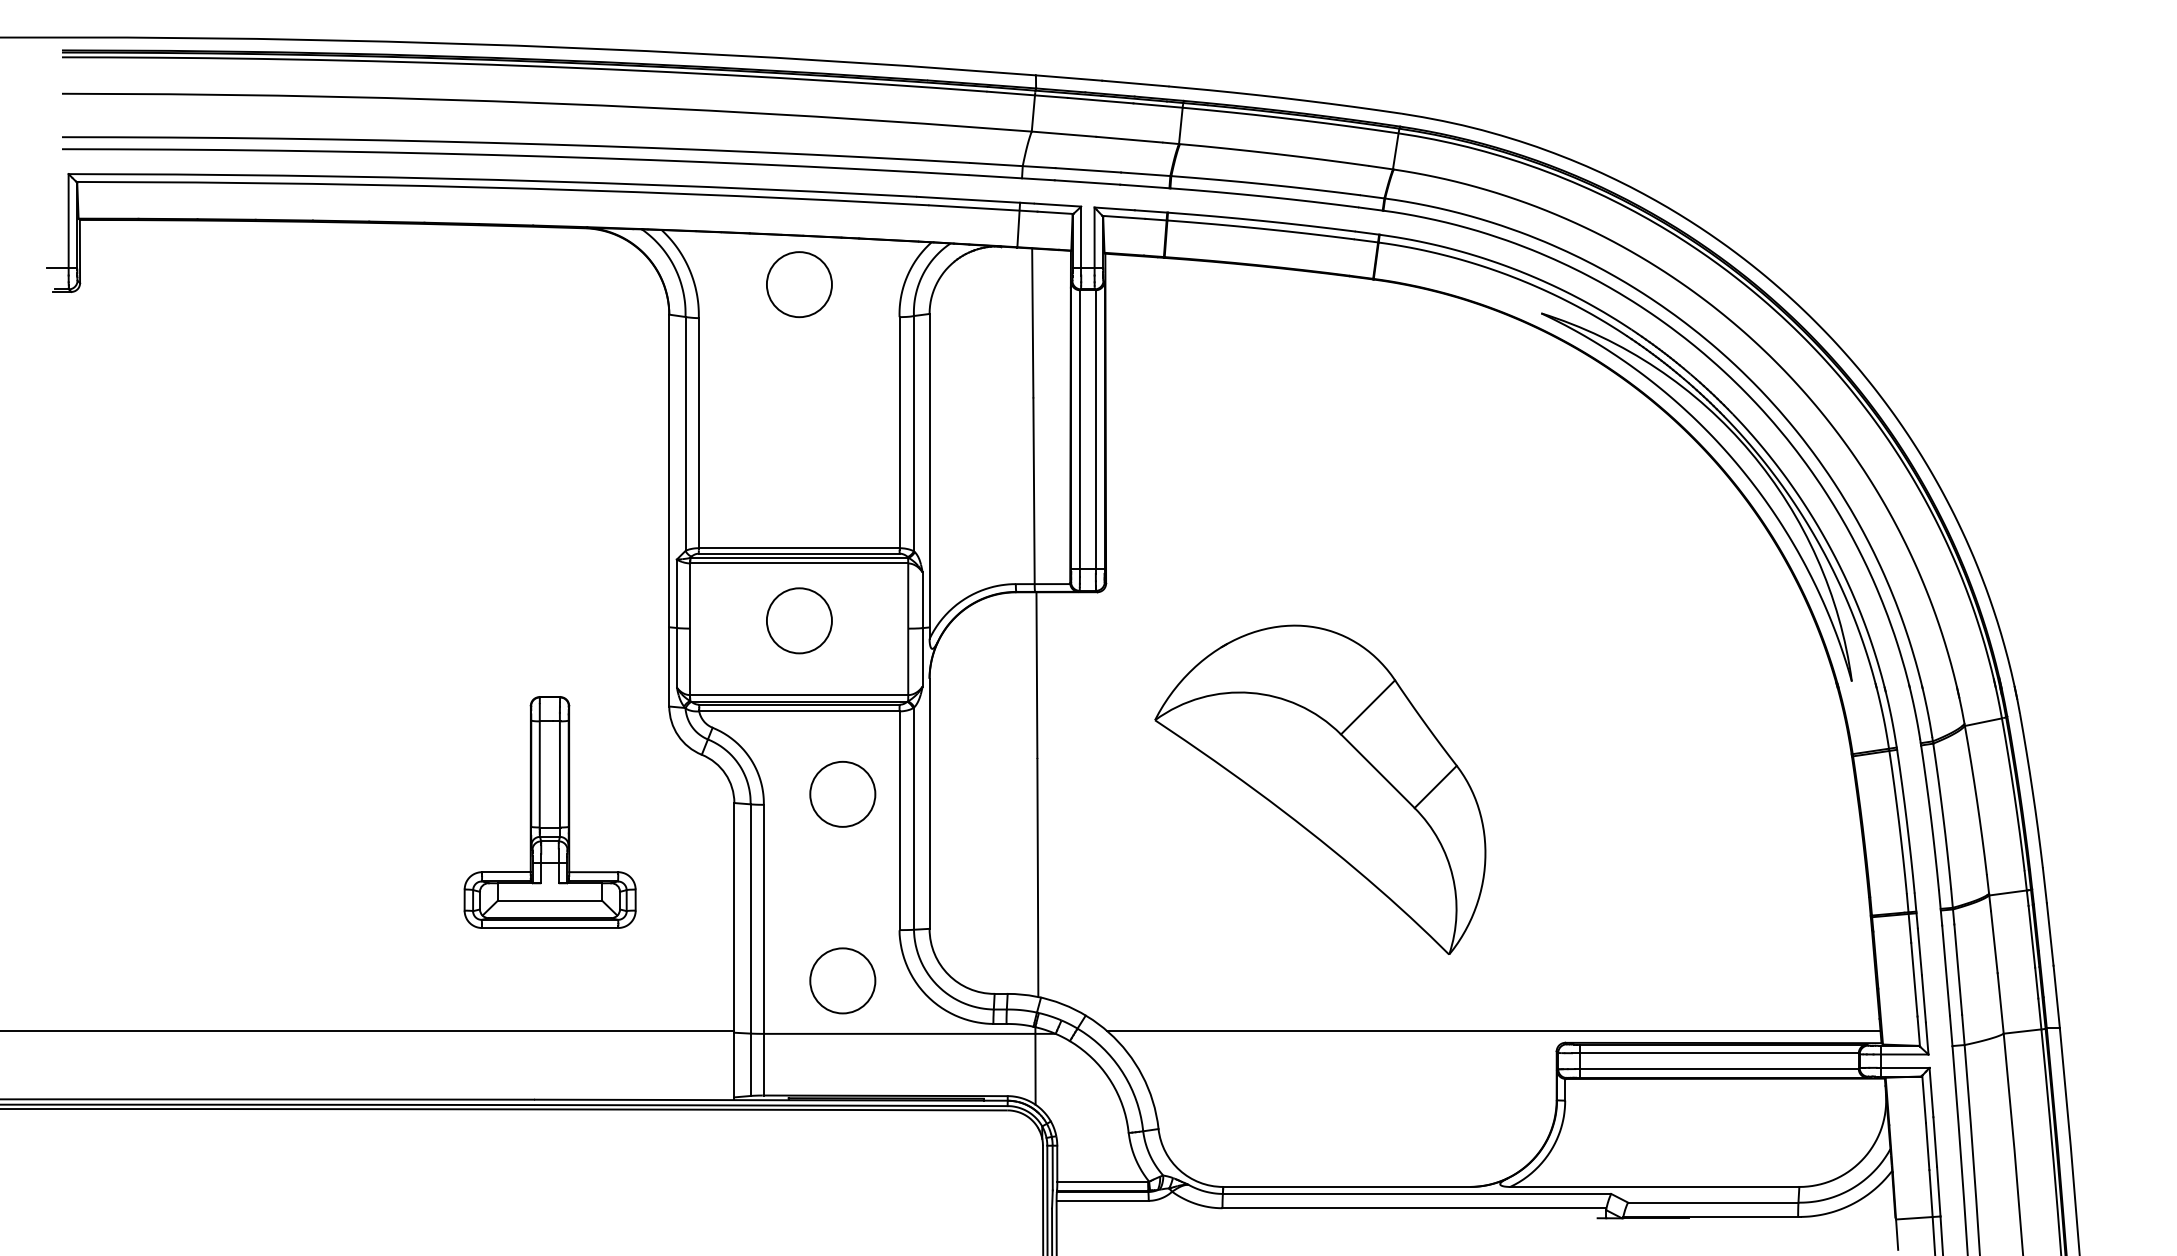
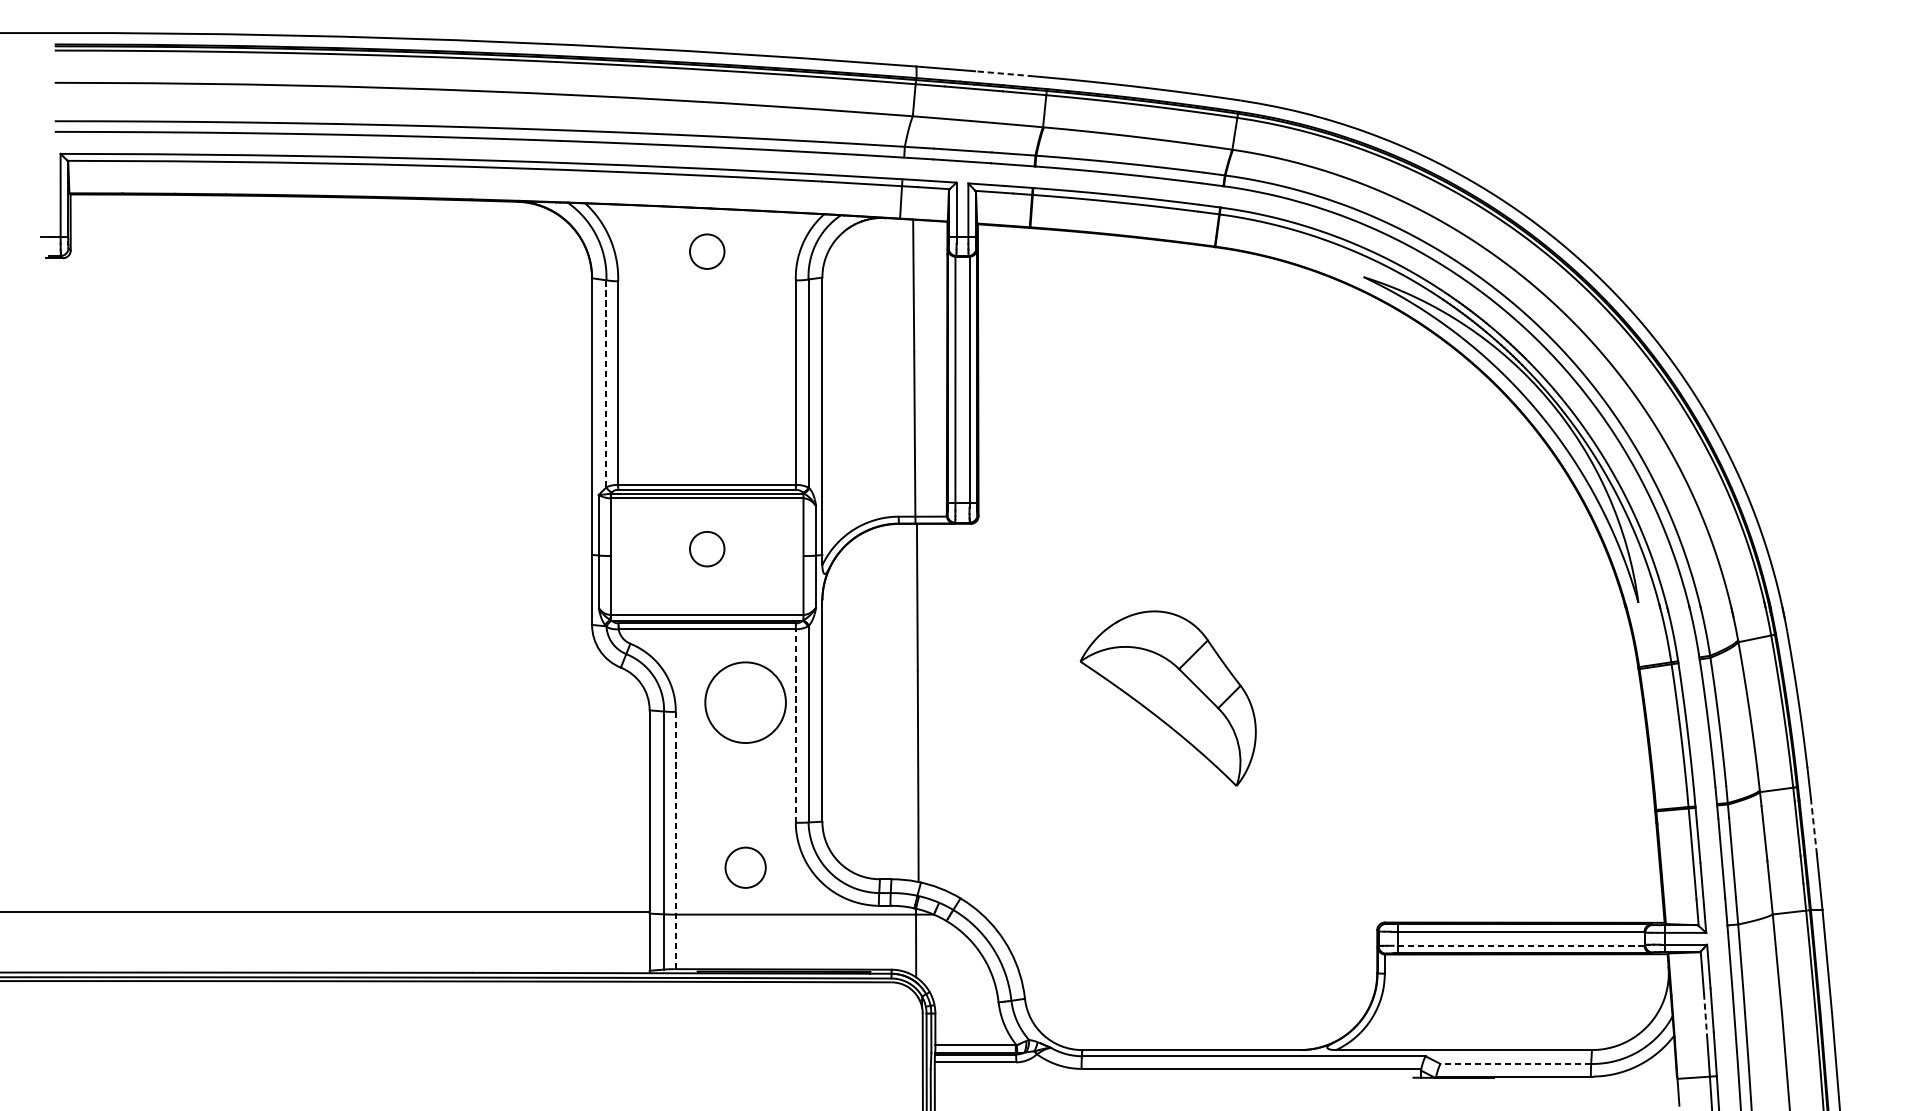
line: (1134, 83) -> (1003, 73), solid -> dashed
circle: (798, 284) -> (706, 251), size x0.6
line: (685, 433) -> (606, 383), solid -> dashed
circle: (798, 620) -> (706, 548), size x0.6
part: (1320, 789) -> (1168, 698), size x0.6
circle: (842, 793) -> (745, 701), size x1.4
part: (549, 812) -> (486, 718), removed
line: (899, 820) -> (795, 725), solid -> dashed
line: (2050, 933) -> (1814, 825), solid -> dashed
line: (763, 950) -> (675, 840), solid -> dashed
circle: (842, 980) -> (745, 867), size x0.7
line: (1493, 1031) -> (1321, 912), removed
line: (1716, 1069) -> (1518, 946), solid -> dashed
line: (1927, 1146) -> (1705, 1014), solid -> dashed
line: (1712, 1202) -> (1515, 1063), solid -> dashed

